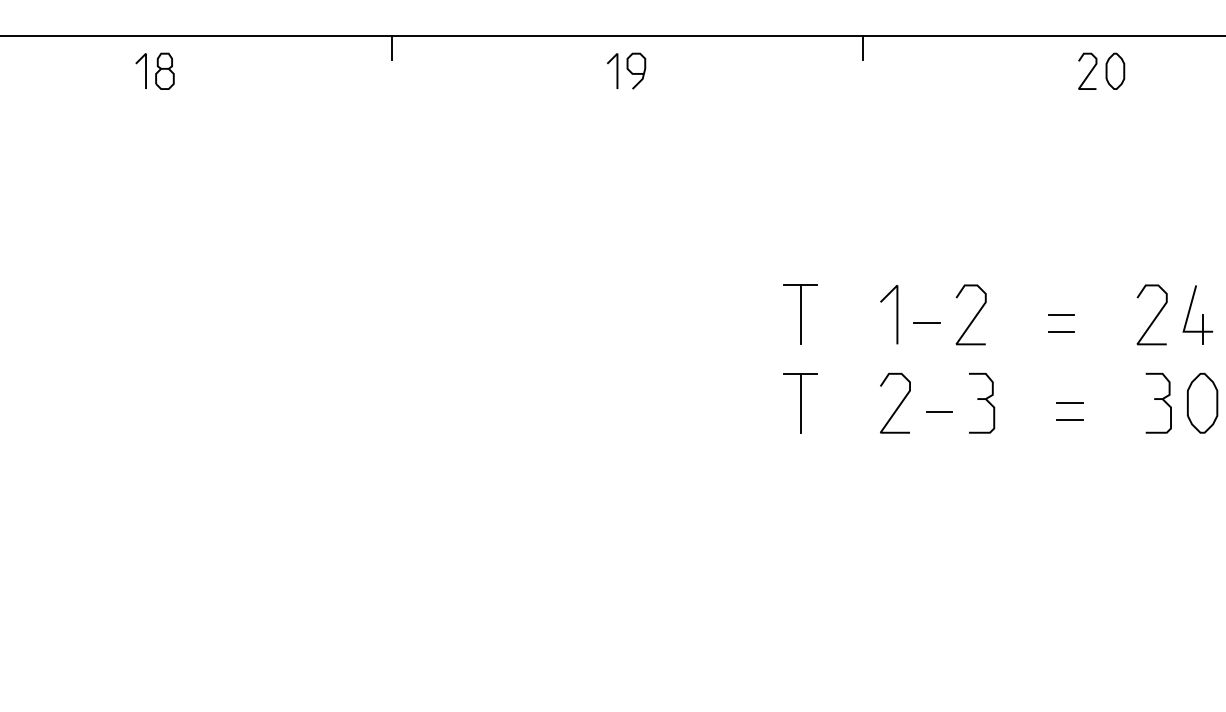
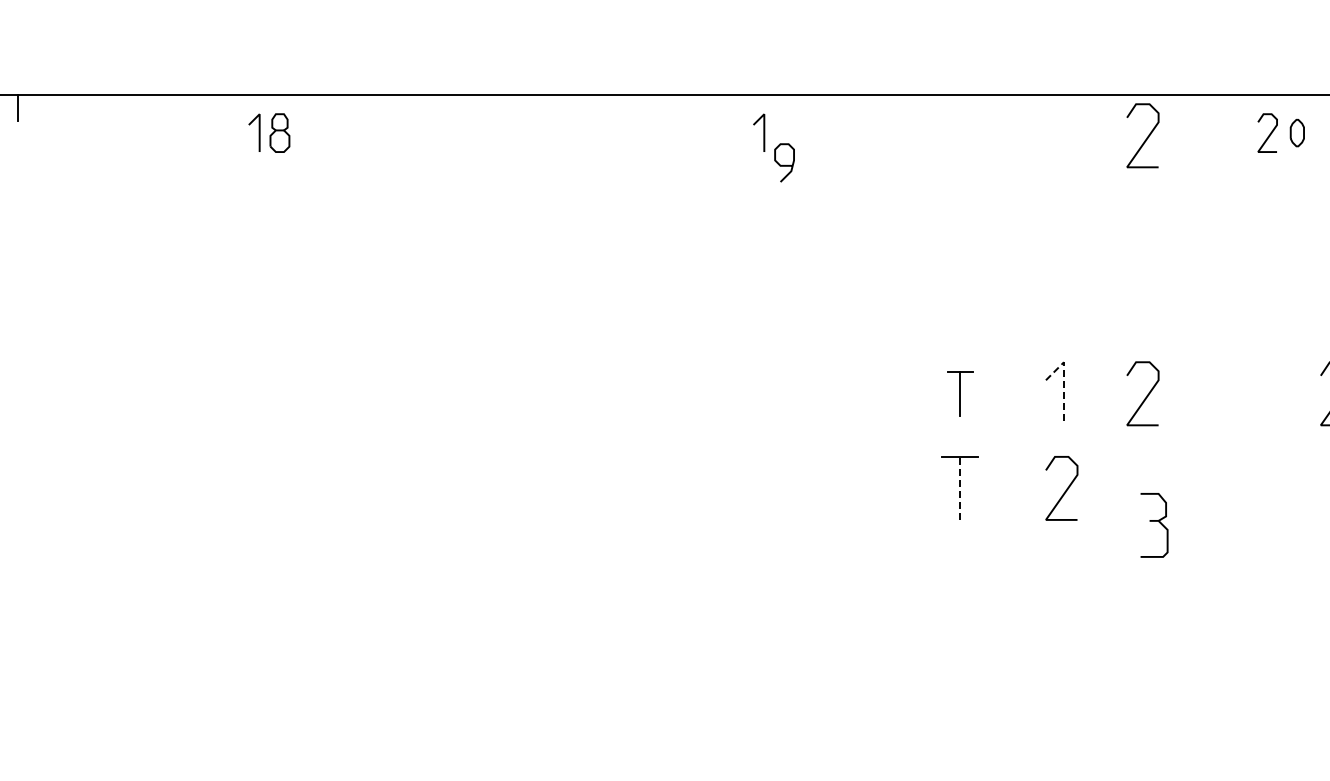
line: (391, 47) -> (522, 107), removed
line: (863, 47) -> (1027, 107), removed
part: (1115, 70) -> (1297, 132), size x0.7
curve: (636, 72) -> (784, 164), moved
curve: (974, 75) -> (1146, 137), added
line: (896, 302) -> (1063, 380), solid -> dashed
part: (799, 314) -> (959, 393), size x0.7
line: (1061, 314) -> (1239, 393), removed
line: (926, 323) -> (1095, 402), removed
line: (1061, 331) -> (1239, 411), removed
line: (800, 403) -> (960, 488), solid -> dashed
part: (981, 403) -> (1154, 525), moved
line: (1069, 403) -> (1248, 488), removed
line: (938, 411) -> (1108, 497), removed
line: (1069, 420) -> (1248, 506), removed

